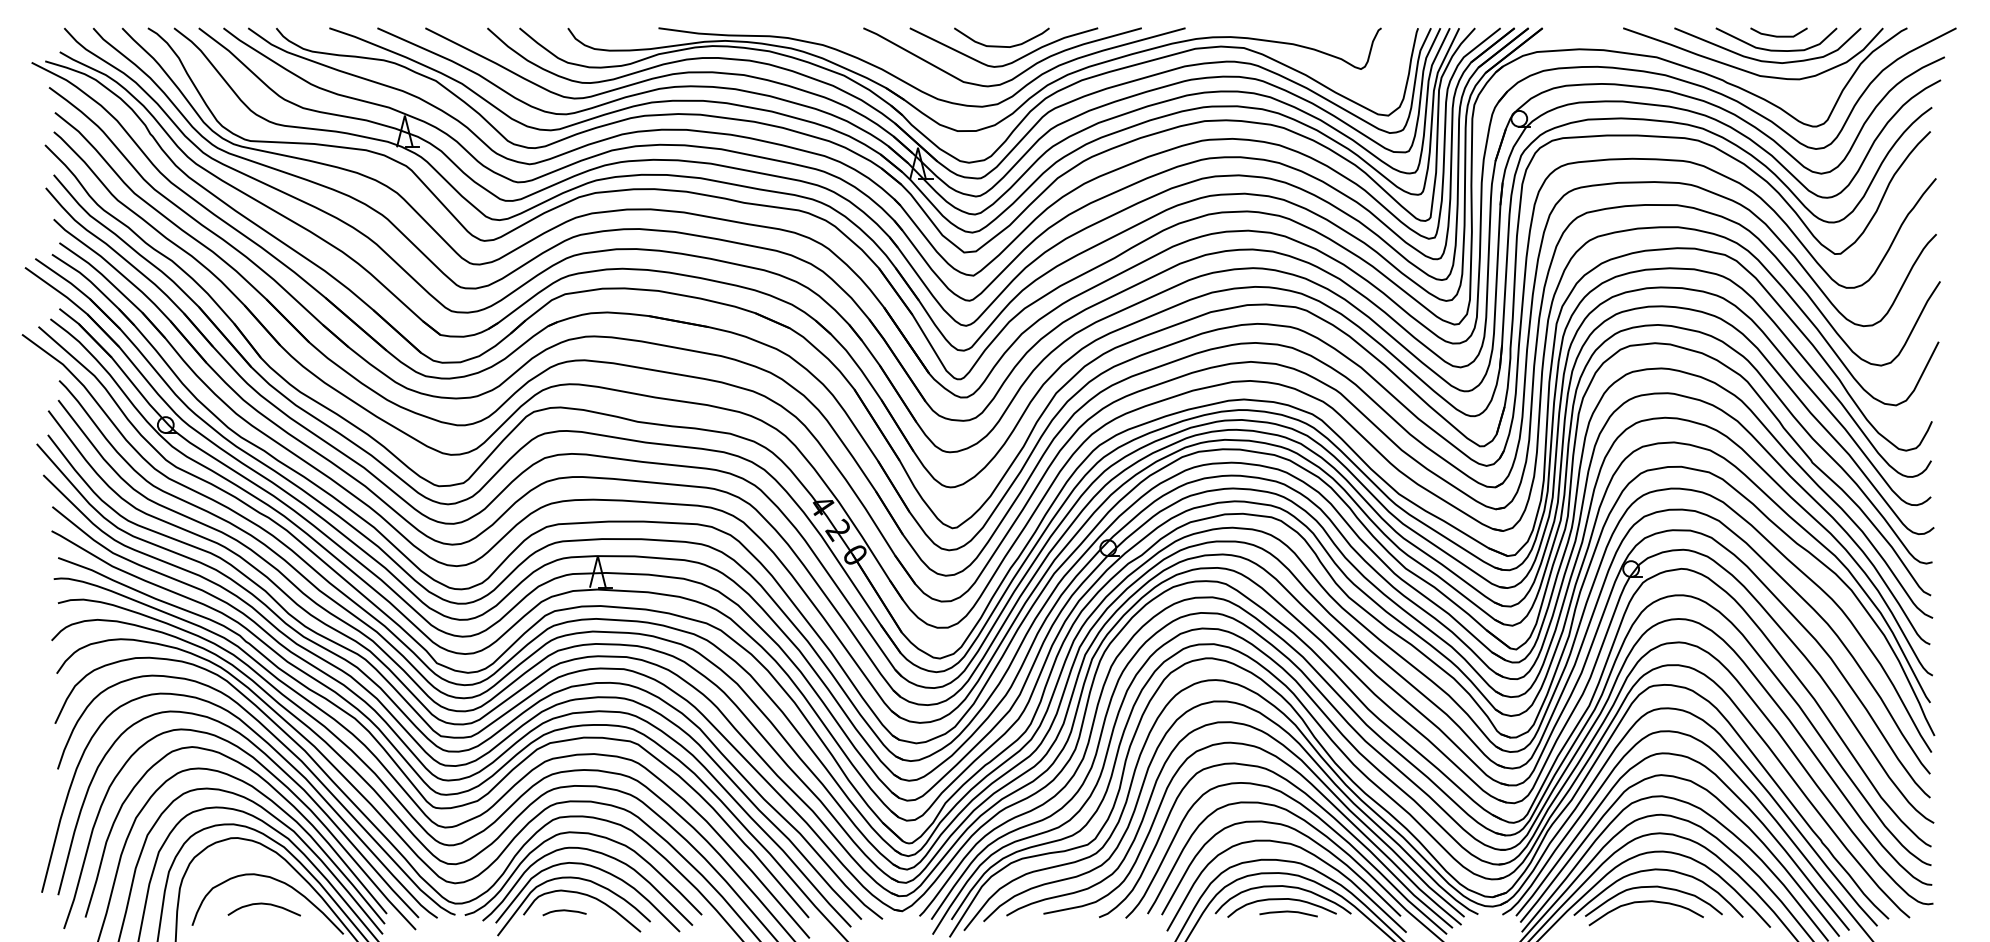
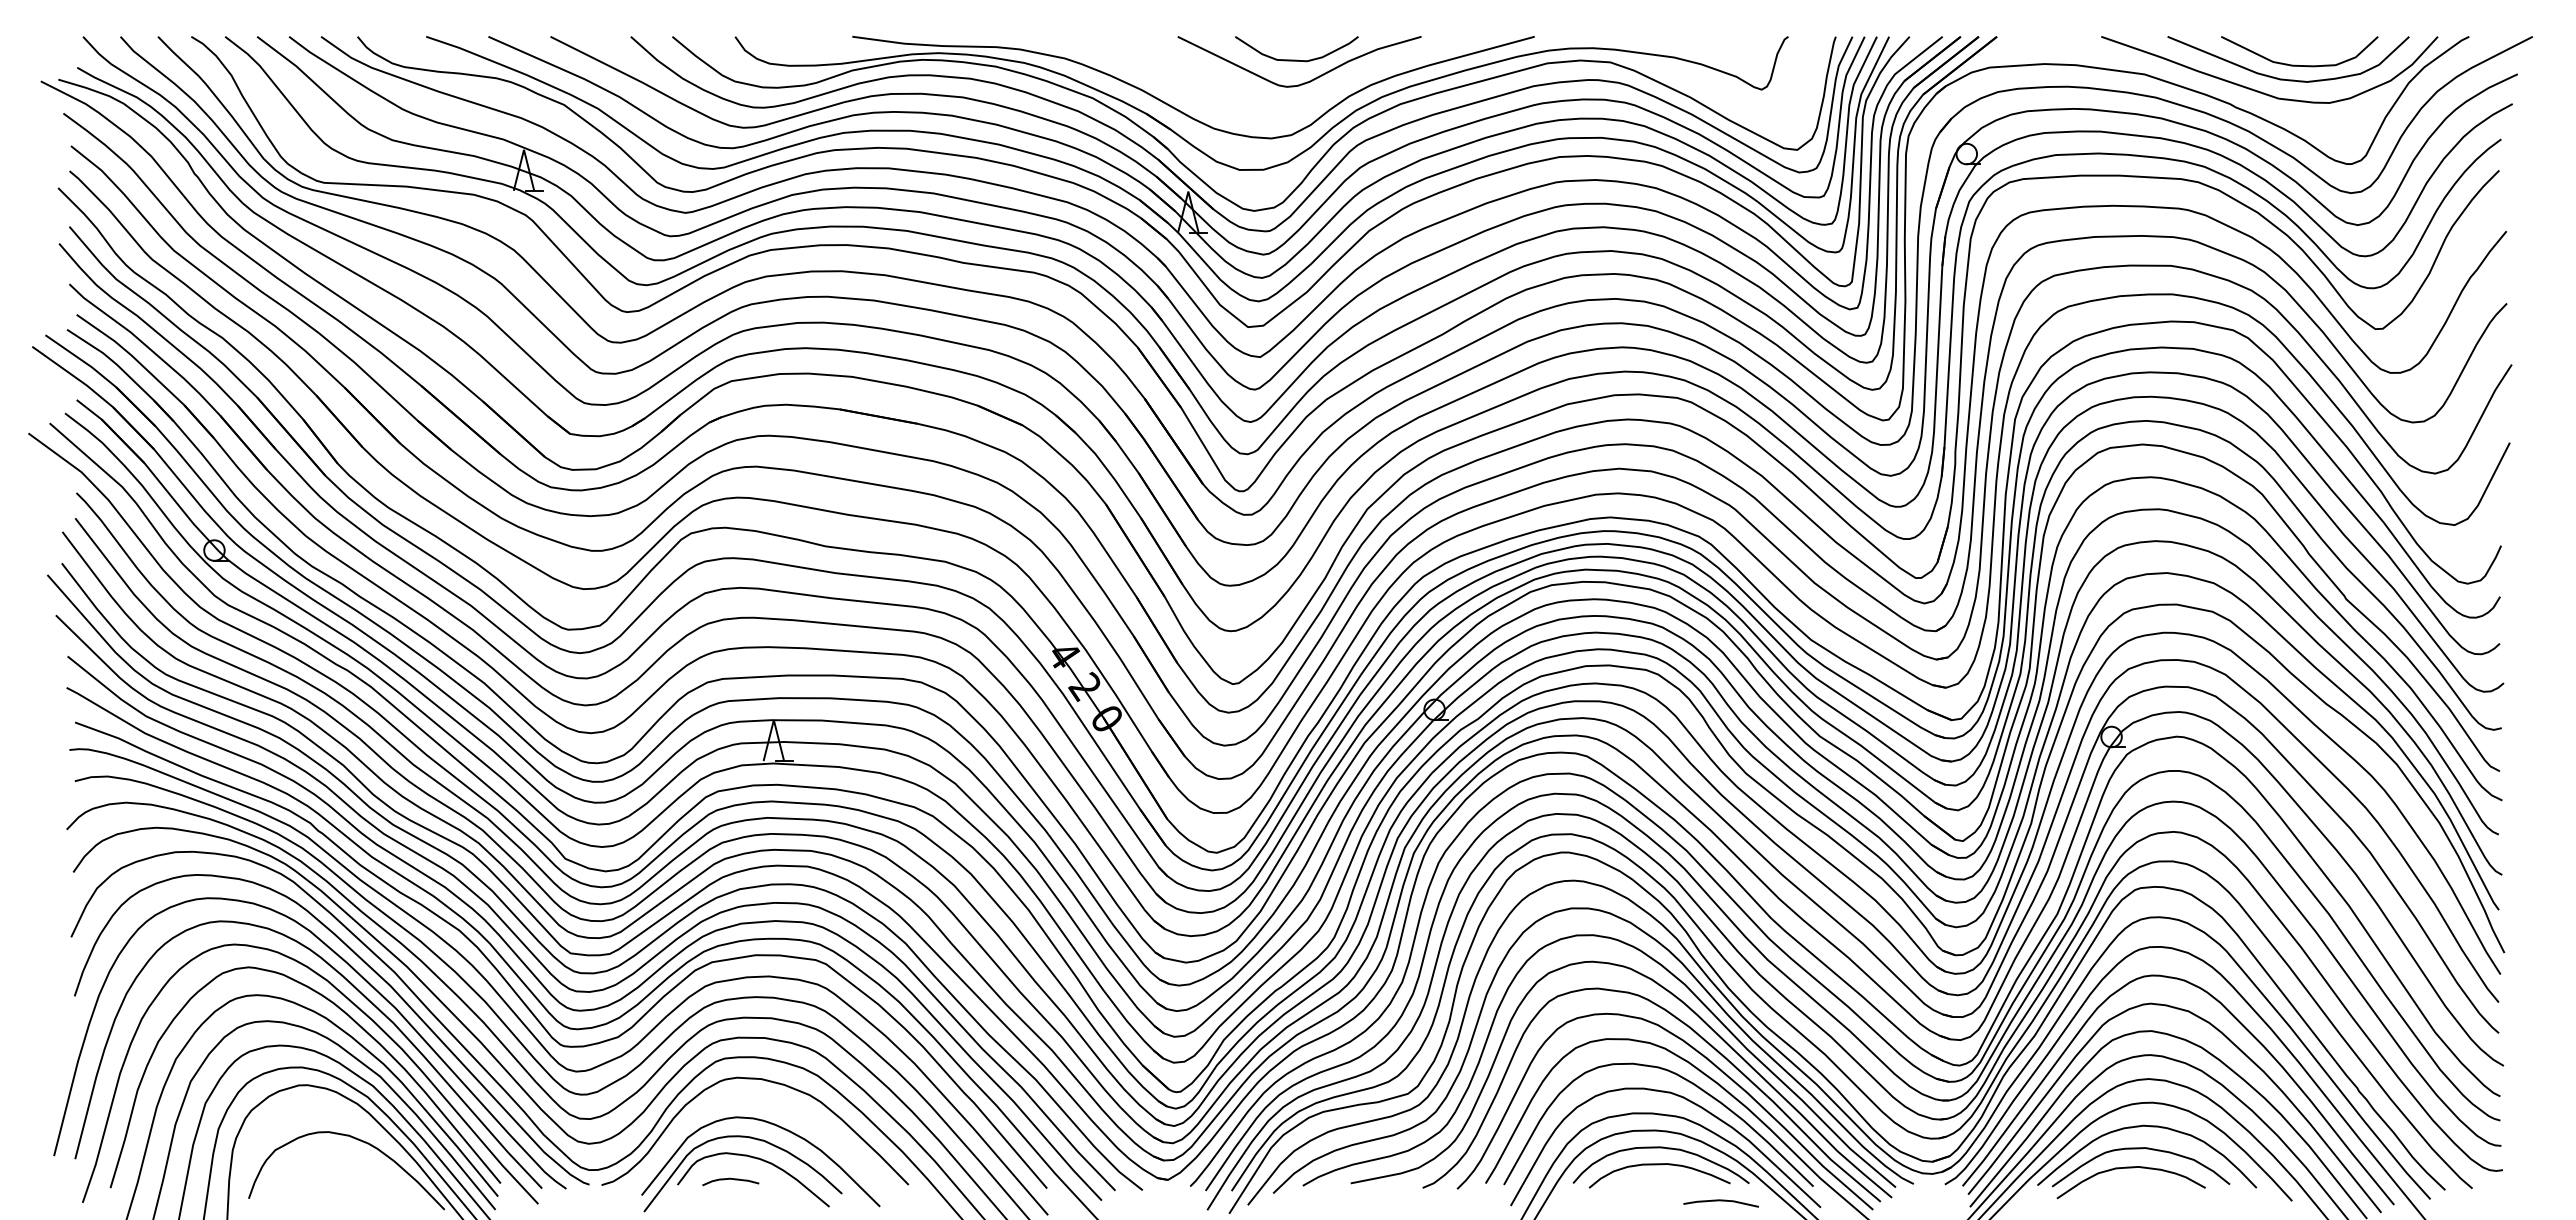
line: (1779, 35) -> (2303, 46), removed
curve: (1016, 75) -> (1315, 98), removed
curve: (594, 852) -> (769, 1103), removed
curve: (263, 904) -> (341, 1171), removed
line: (1288, 912) -> (1720, 1201), moved

